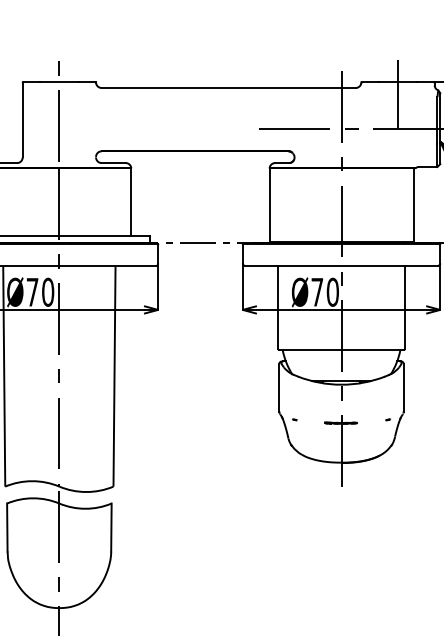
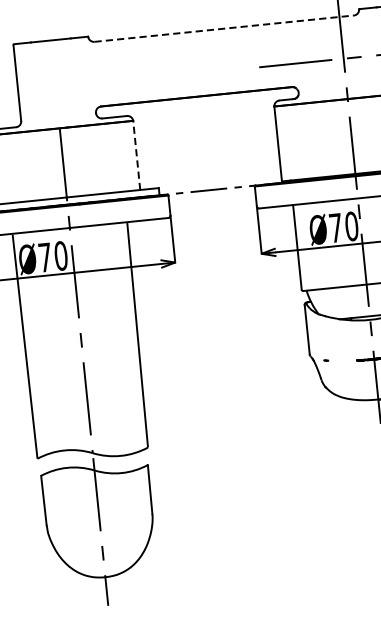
line: (229, 87) -> (225, 28), solid -> dashed
line: (59, 110) -> (53, 69), removed
line: (131, 202) -> (136, 155), solid -> dashed

